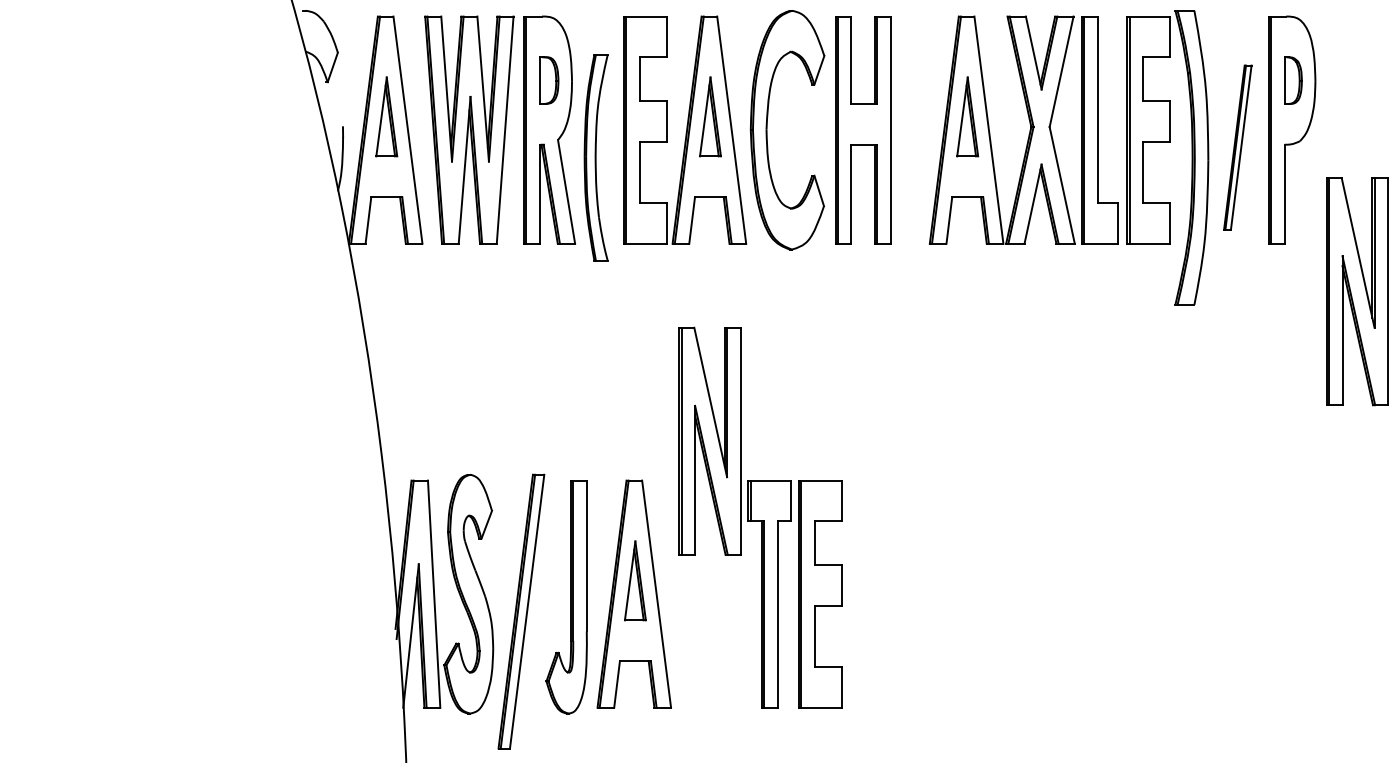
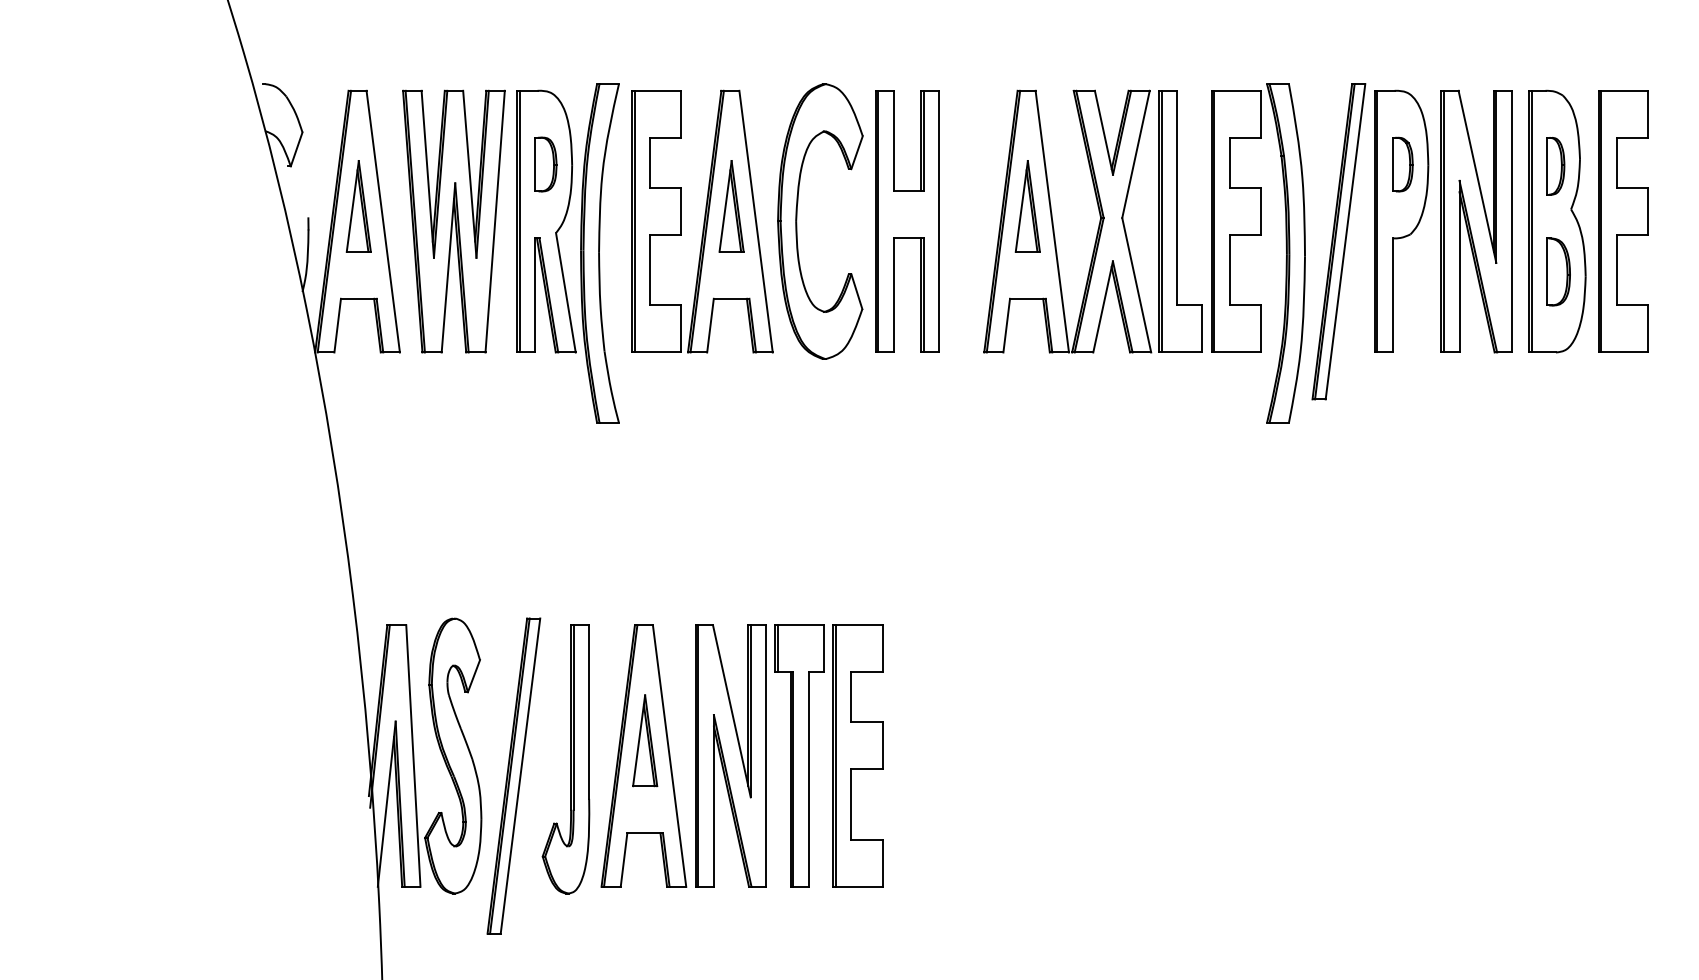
part: (1237, 147) -> (1338, 241), size x1.67
part: (595, 157) -> (599, 253), size x1.43
part: (1357, 291) -> (1476, 221), moved
part: (709, 440) -> (730, 755), moved

